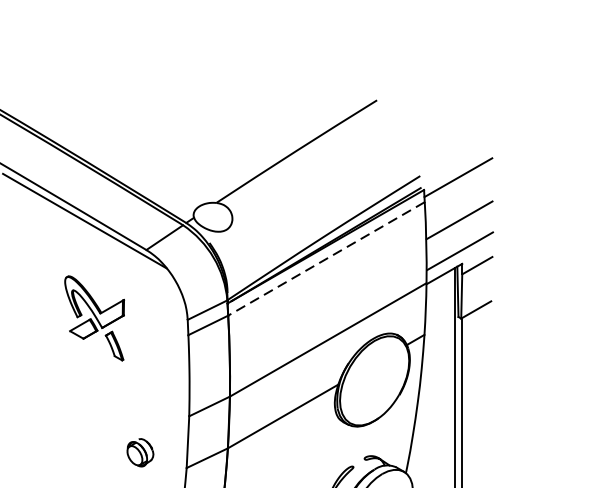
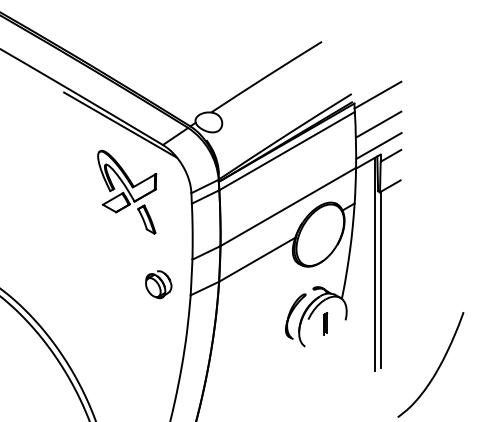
line: (325, 259) -> (286, 151), dashed -> solid
part: (95, 317) -> (127, 191), size x1.43
part: (139, 452) -> (158, 284), size x1.43

